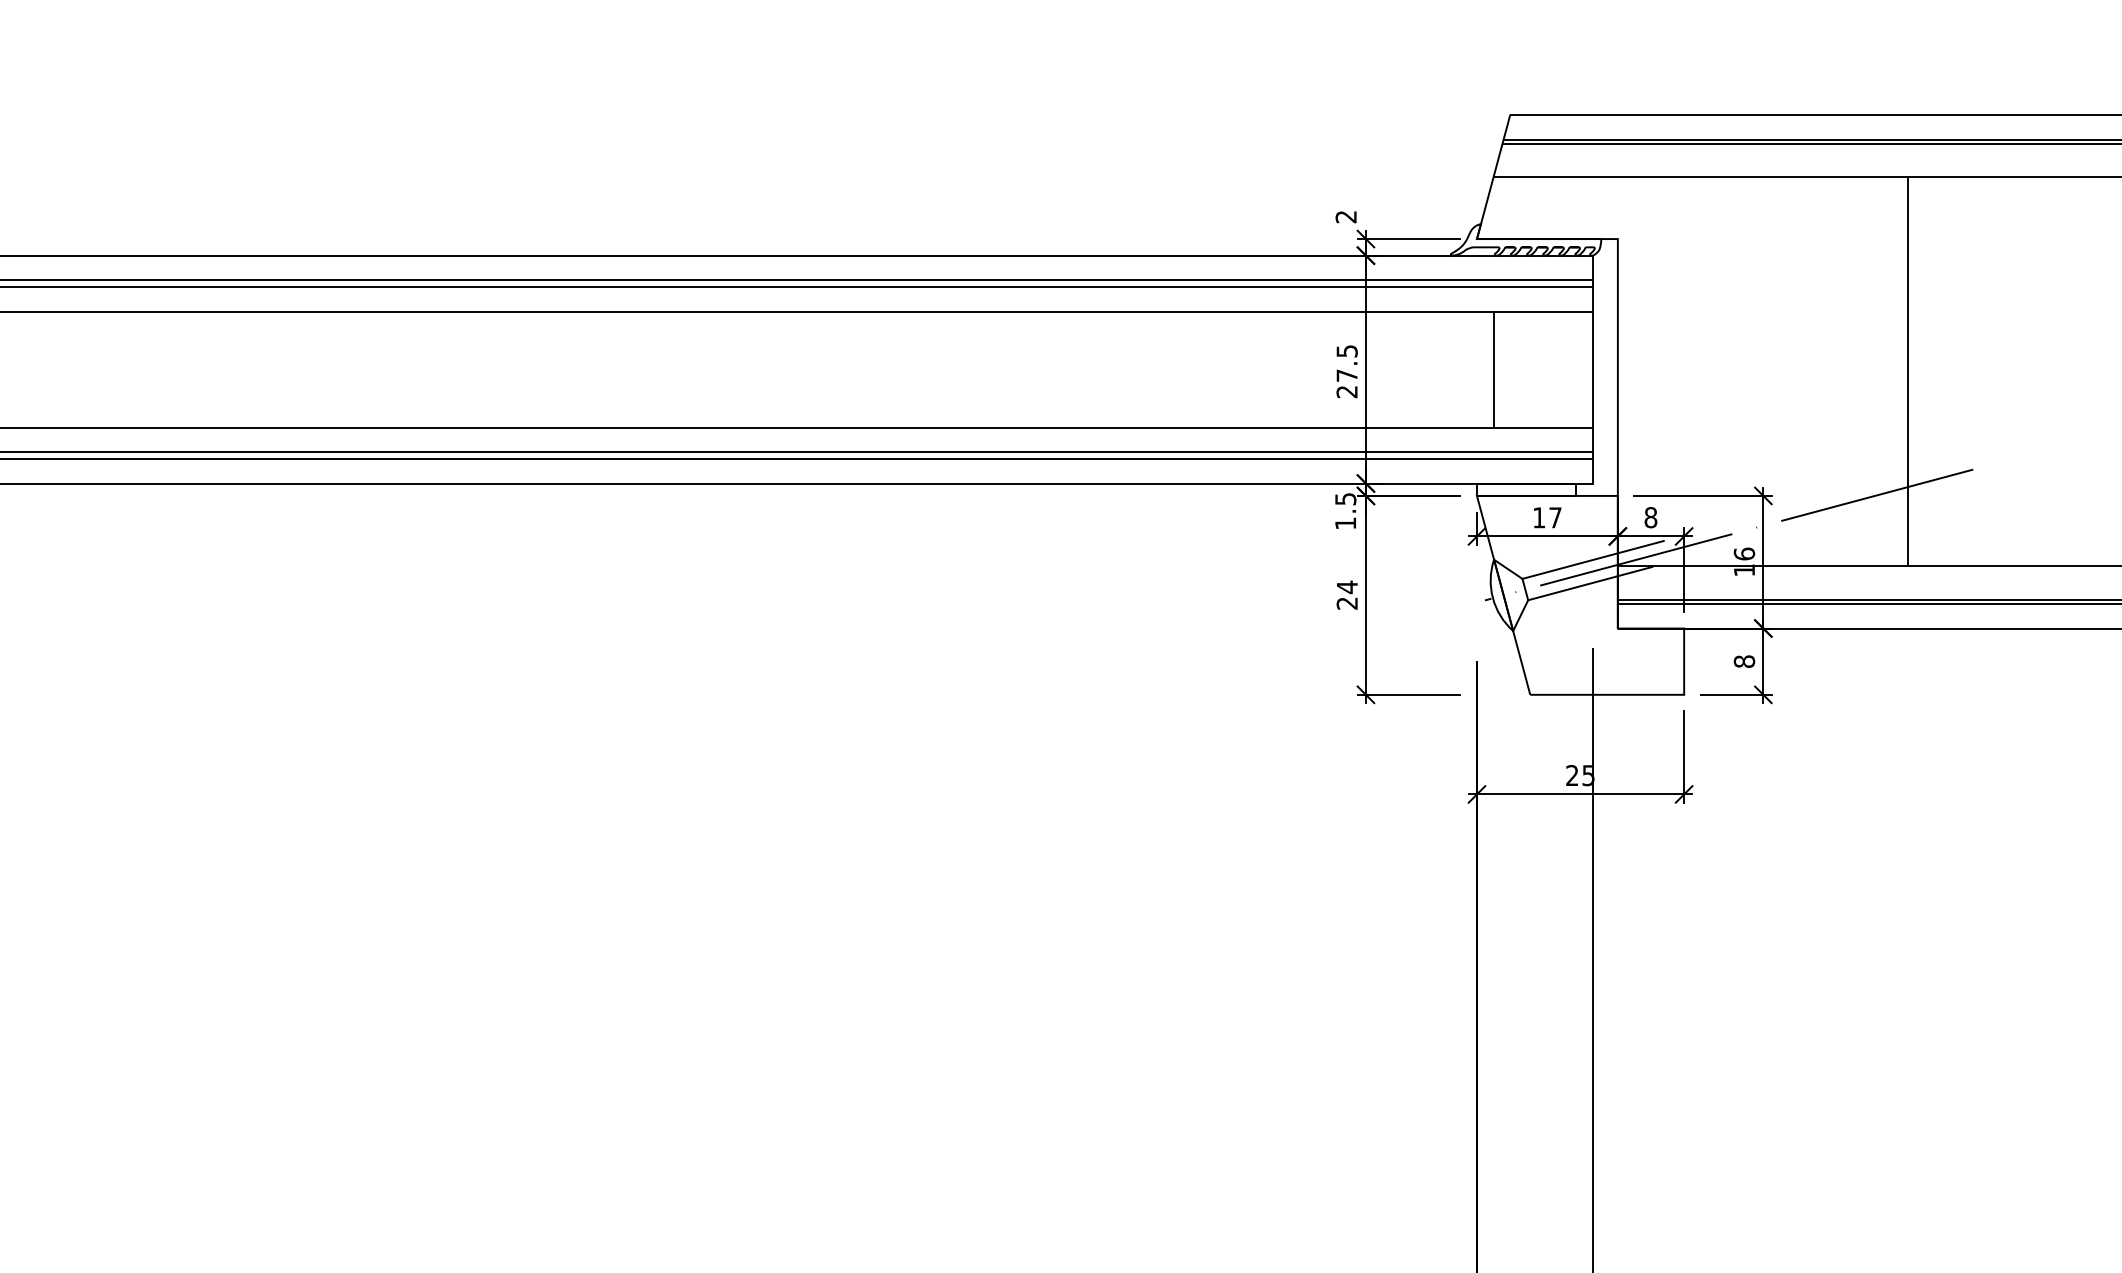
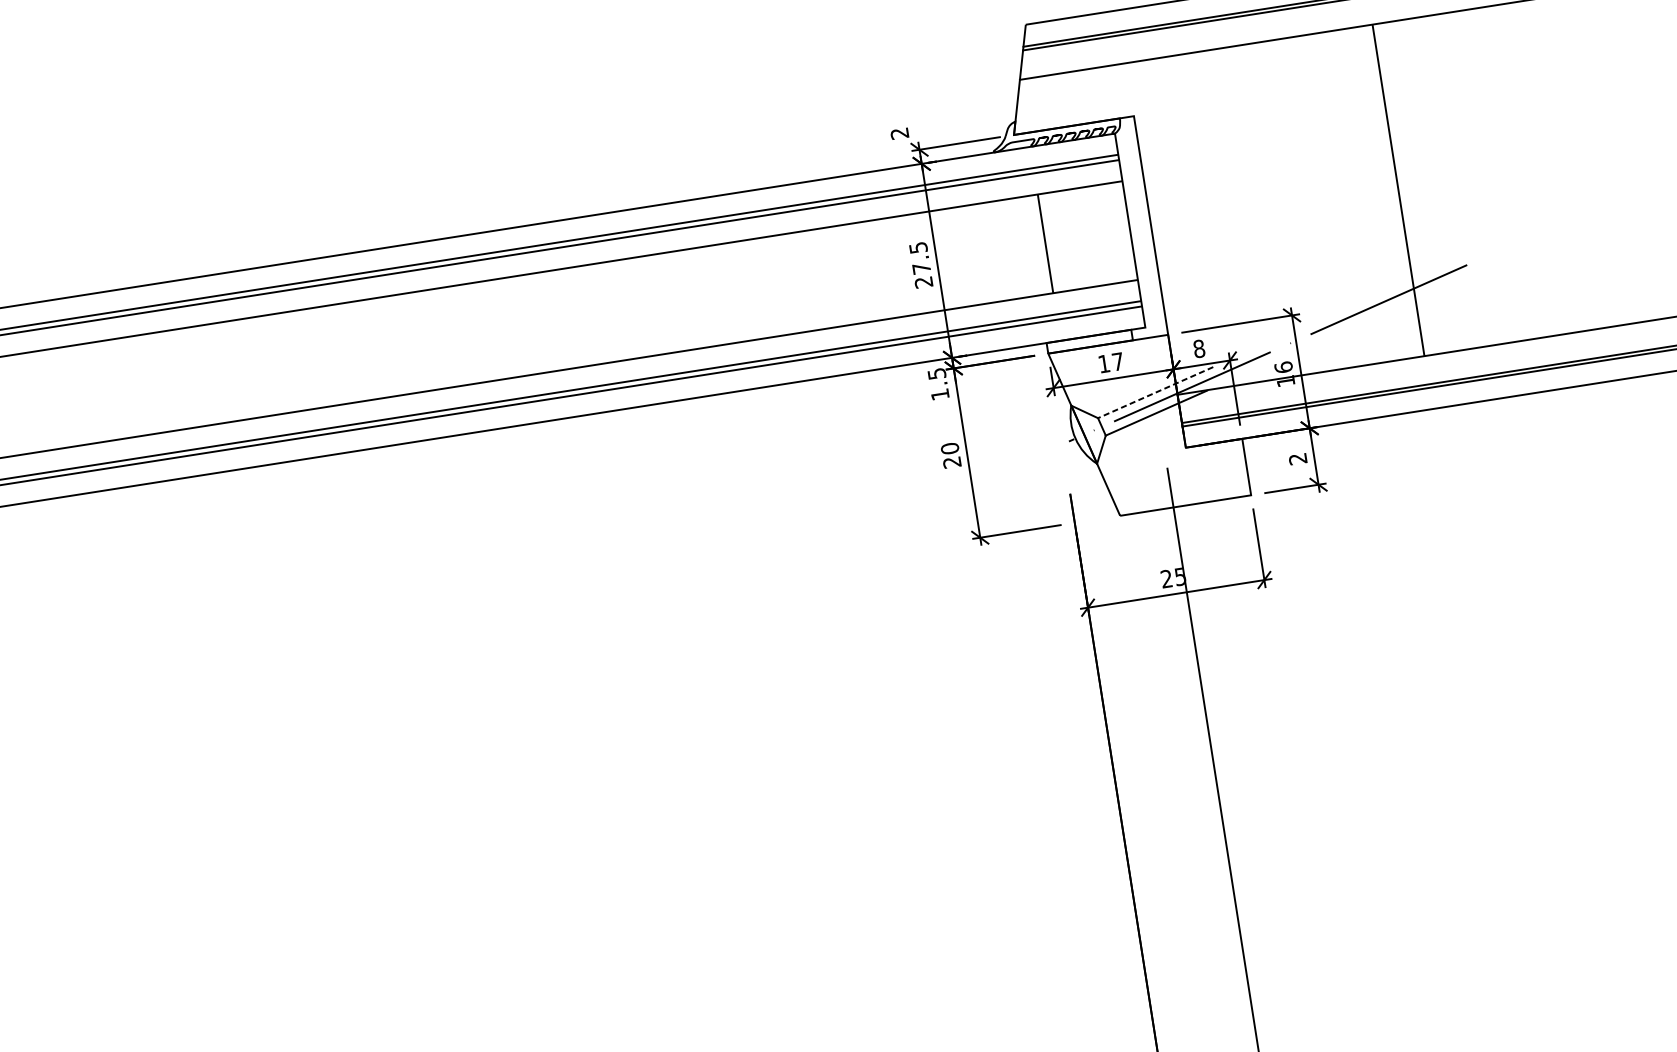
line: (1592, 560) -> (1155, 393), solid -> dashed
text: (1346, 587) -> (949, 448), 24 -> 20
text: (1744, 661) -> (1298, 458), 8 -> 2

